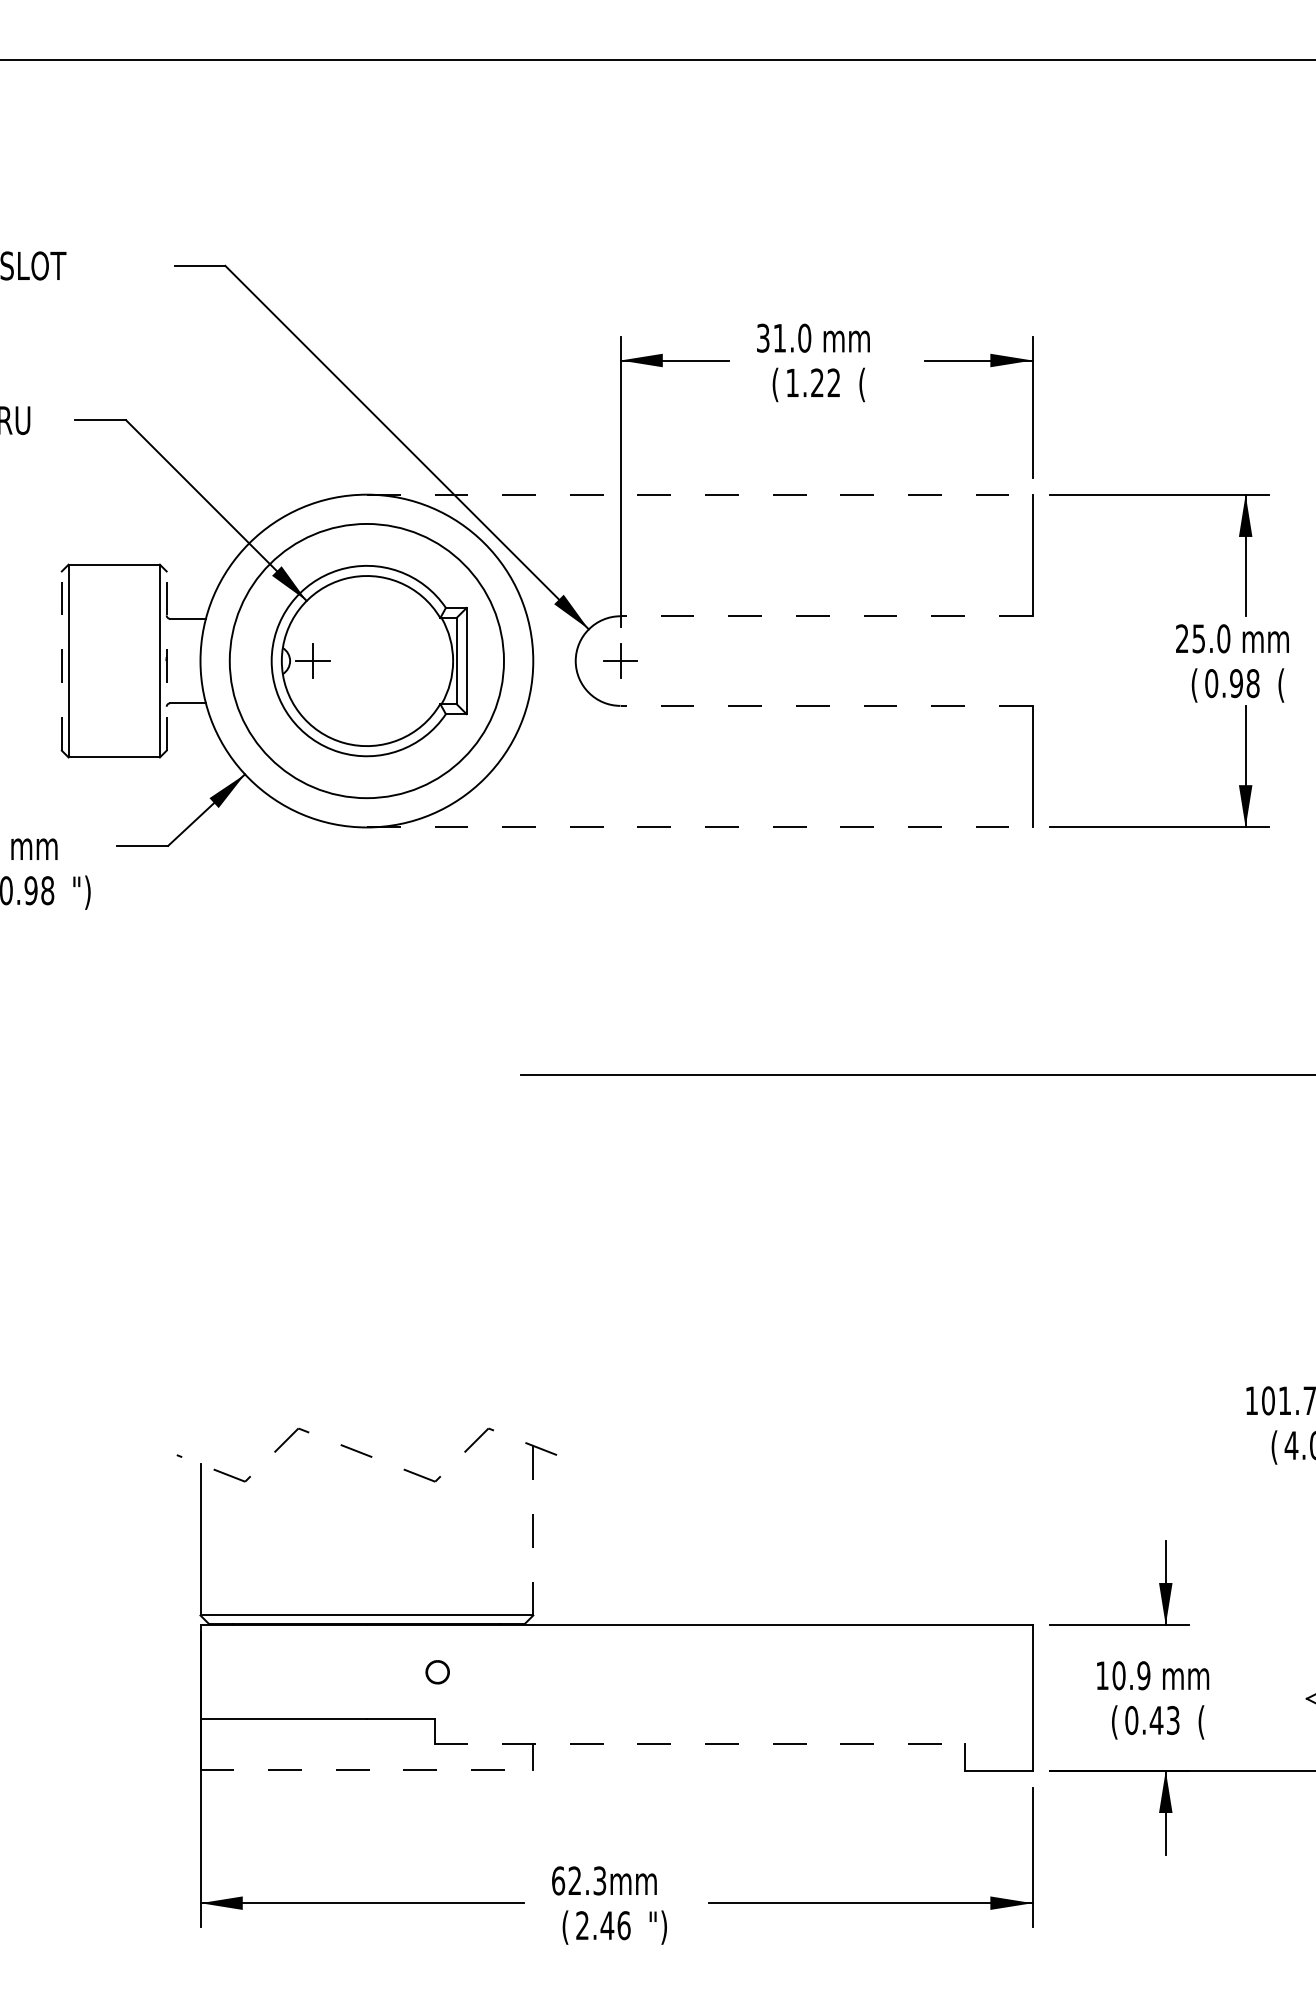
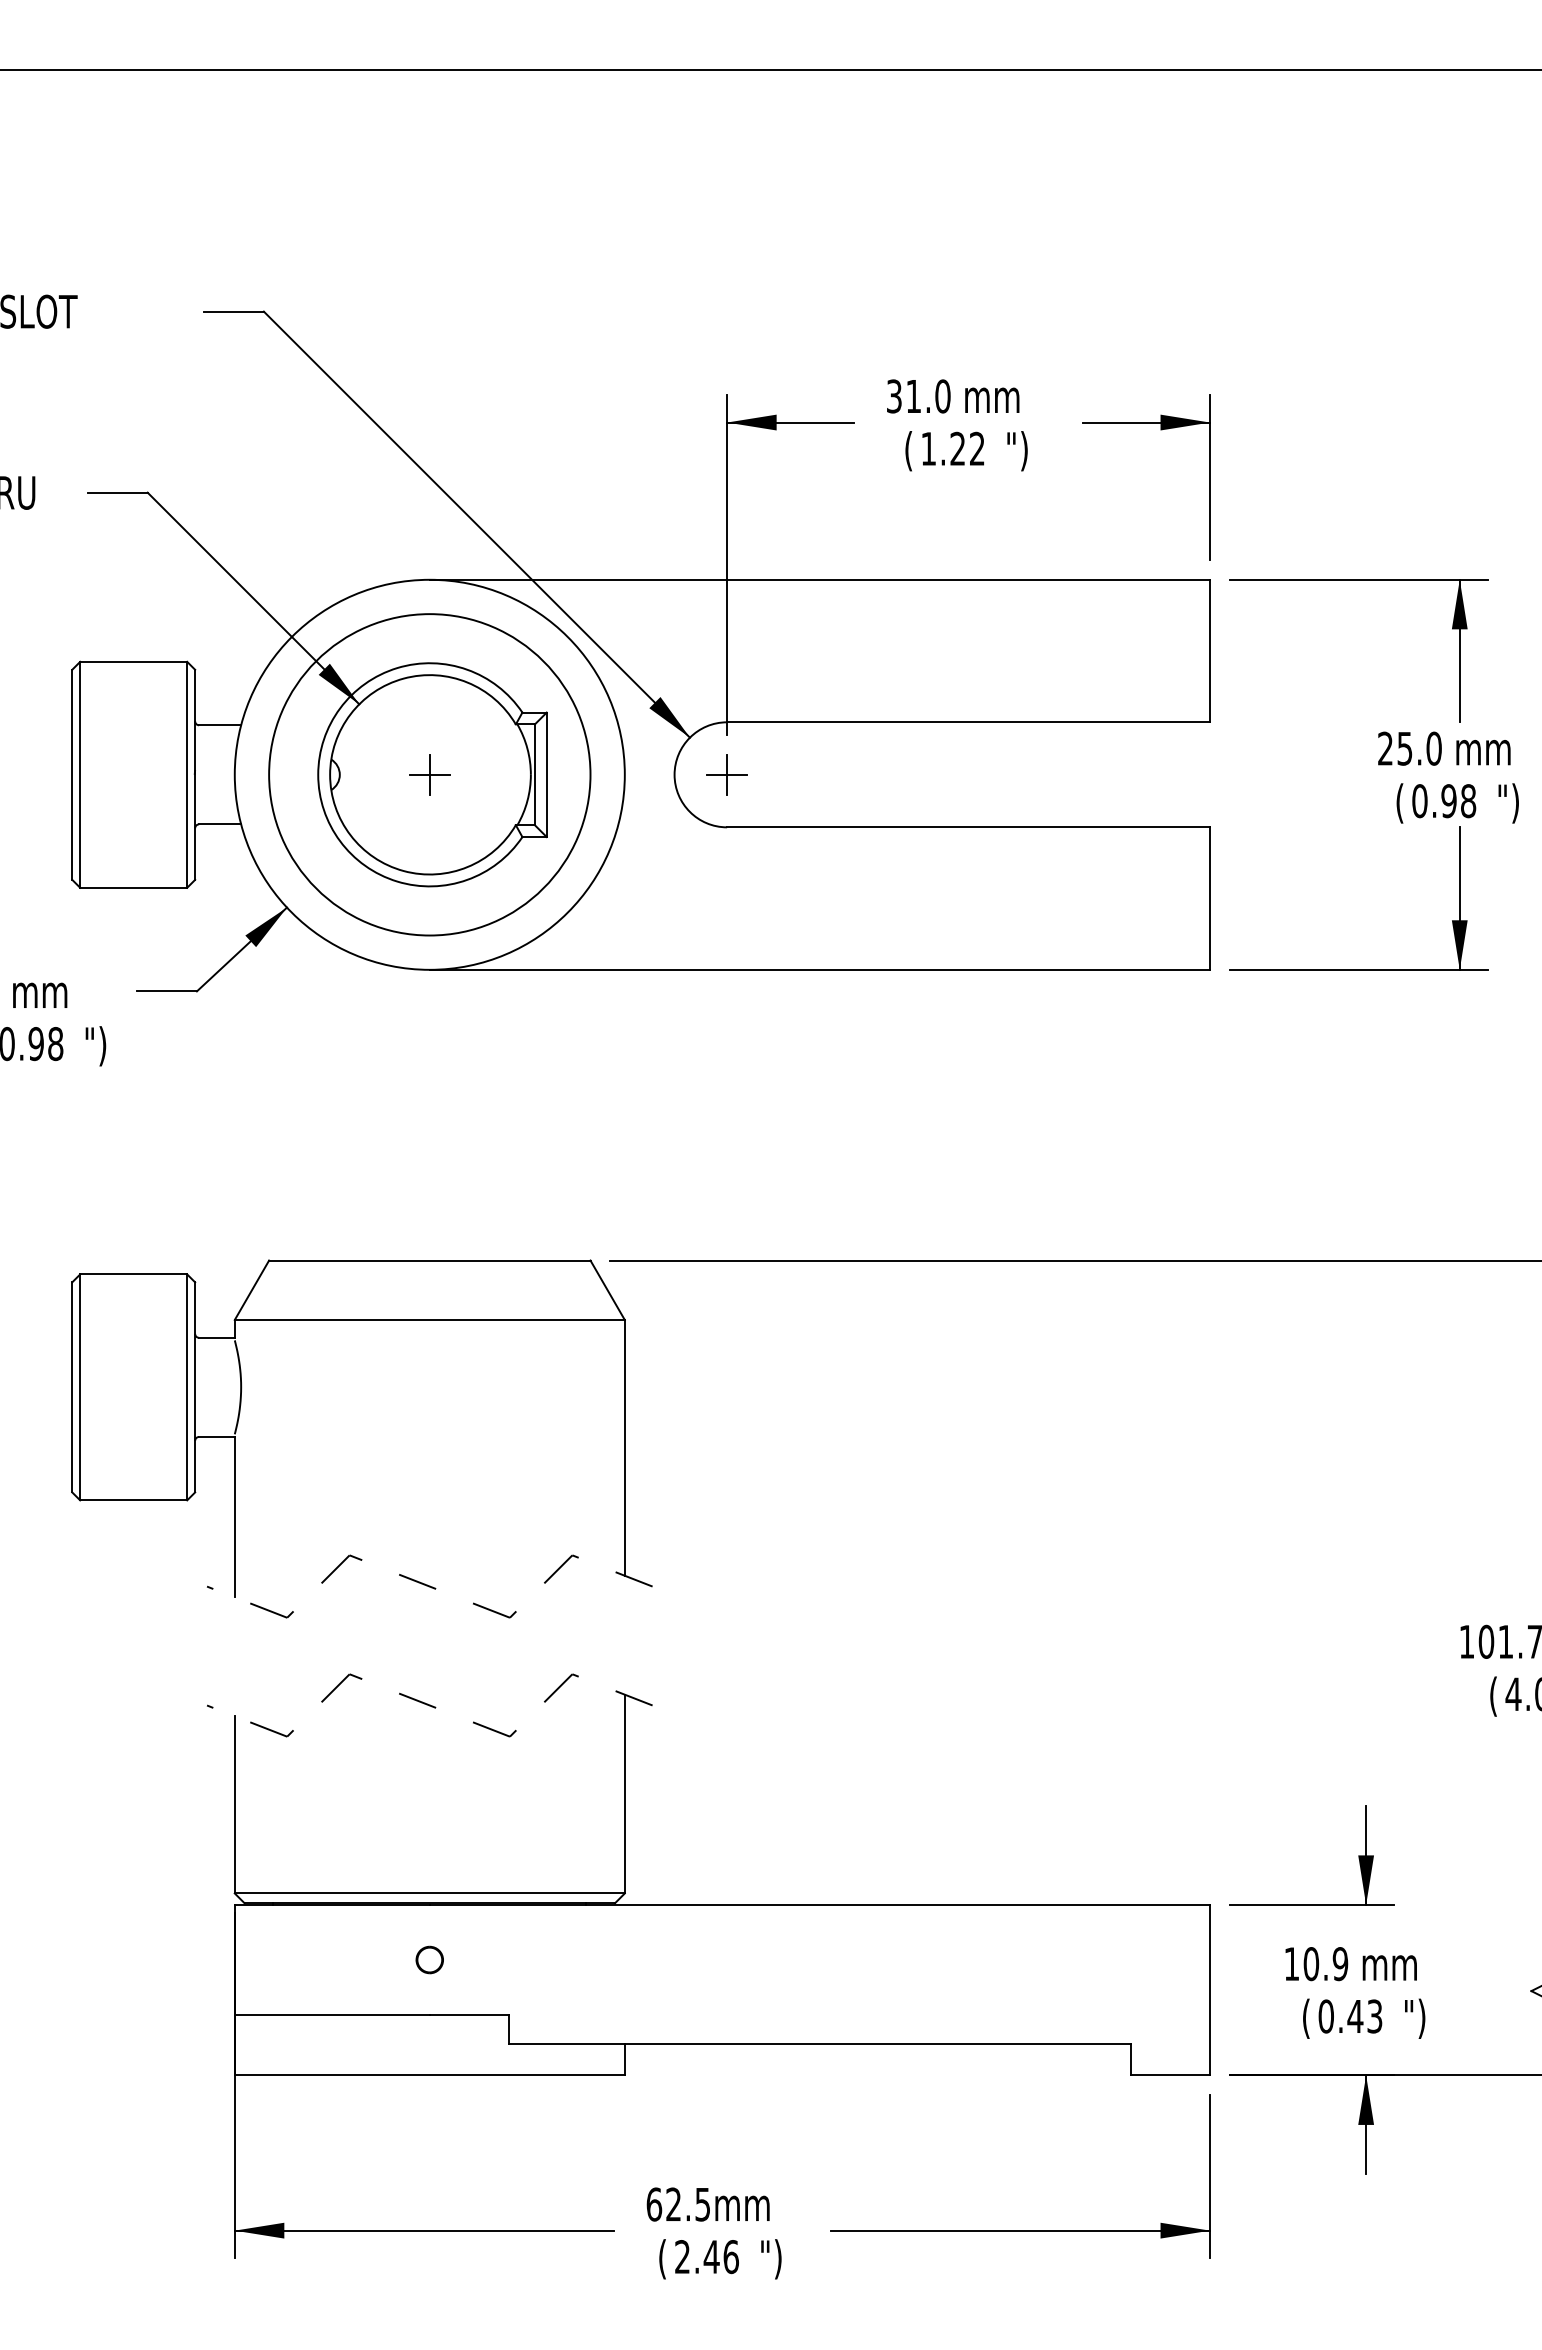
text: (868, 385) -> (1017, 451), ( -> ")
line: (700, 494) -> (820, 579), dashed -> solid
line: (826, 616) -> (968, 722), dashed -> solid
line: (62, 660) -> (72, 774), dashed -> solid
line: (166, 660) -> (195, 774), dashed -> solid
part: (312, 660) -> (429, 774), moved
text: (1287, 685) -> (1508, 803), ( -> ")
line: (826, 706) -> (968, 827), dashed -> solid
line: (700, 827) -> (820, 969), dashed -> solid
part: (299, 1326) -> (350, 1554), added
line: (533, 1530) -> (624, 1793), dashed -> solid
part: (437, 1671) -> (429, 1959), moved
text: (1207, 1722) -> (1414, 2018), ( -> ")
line: (699, 1743) -> (819, 2043), dashed -> solid
line: (367, 1769) -> (430, 2074), dashed -> solid
text: (600, 1880) -> (703, 2203), 62.3mm -> 62.5mm

